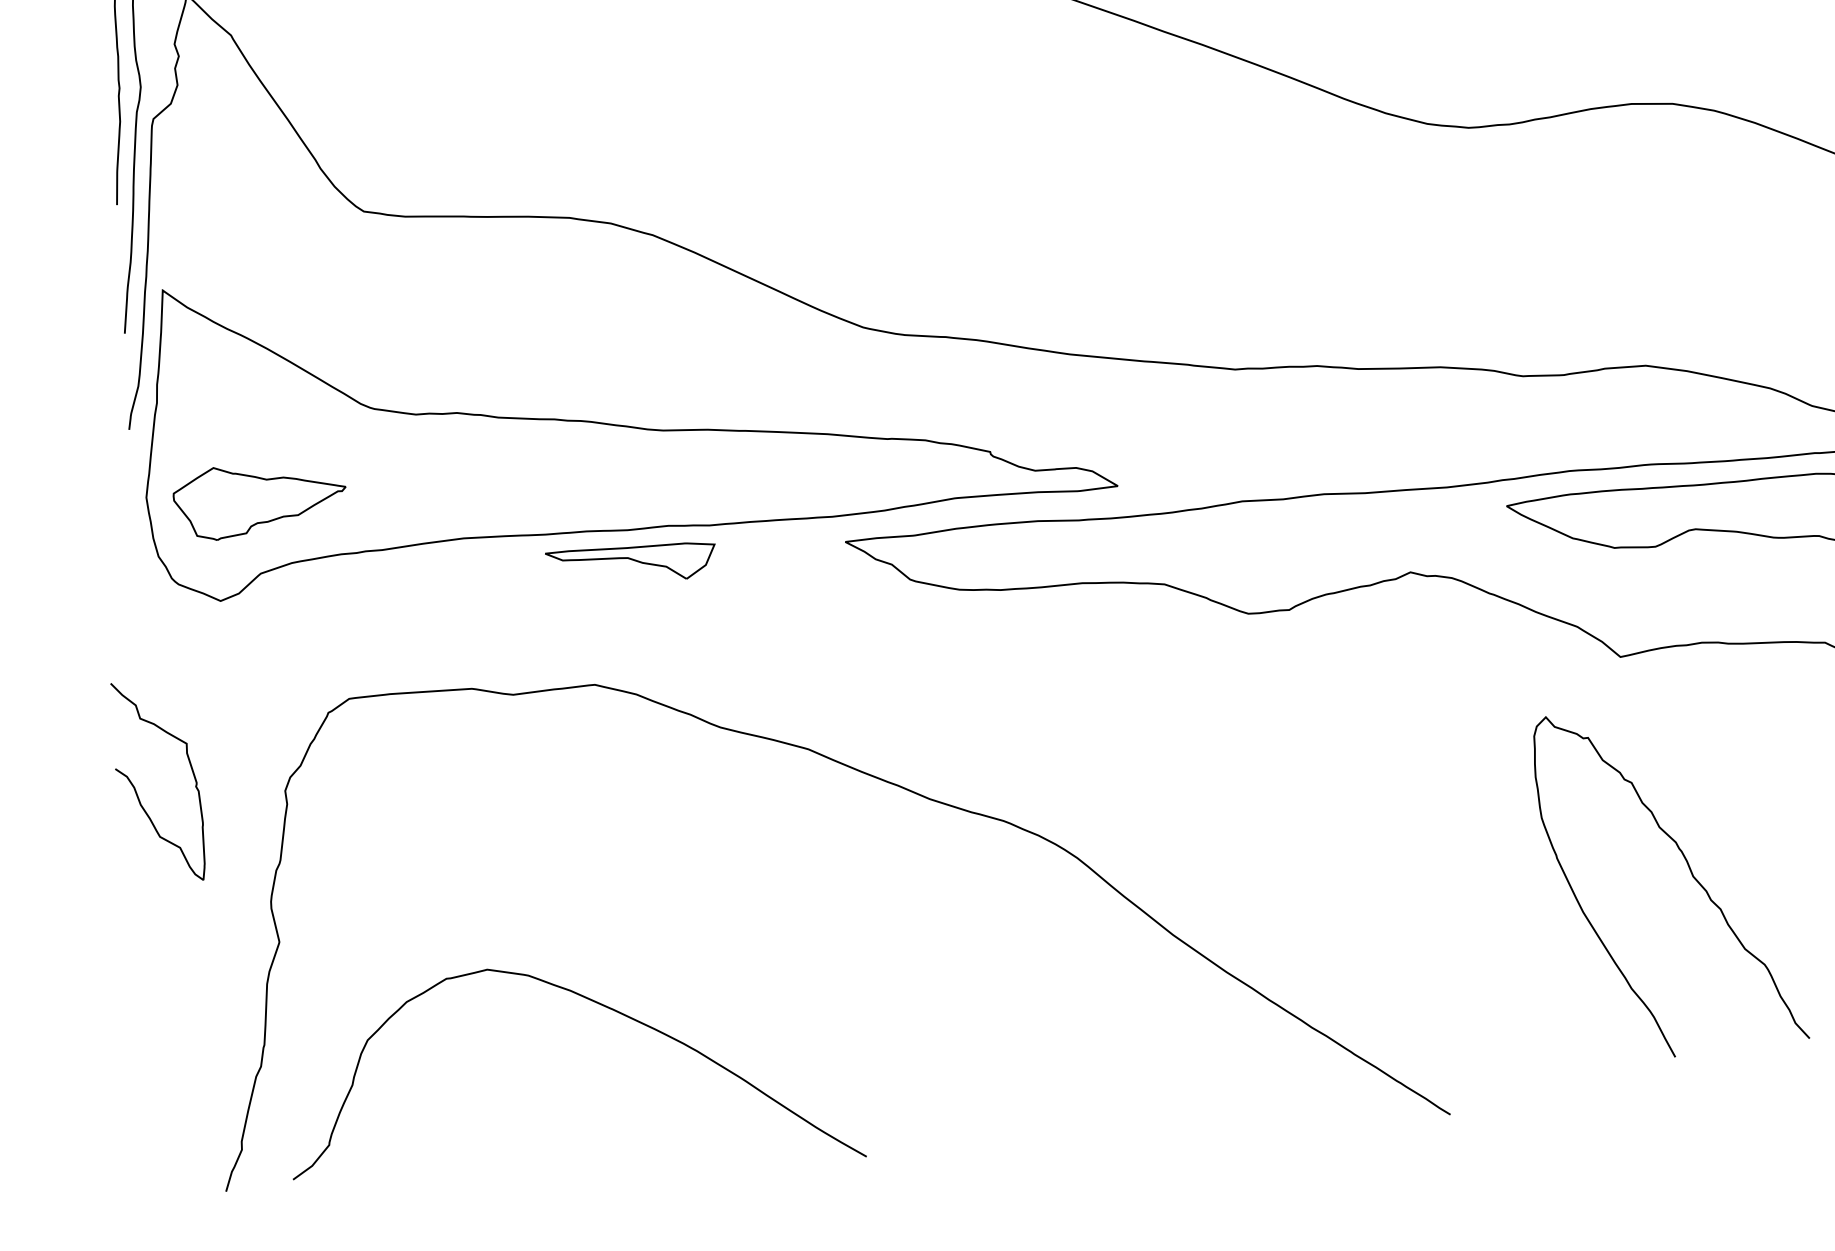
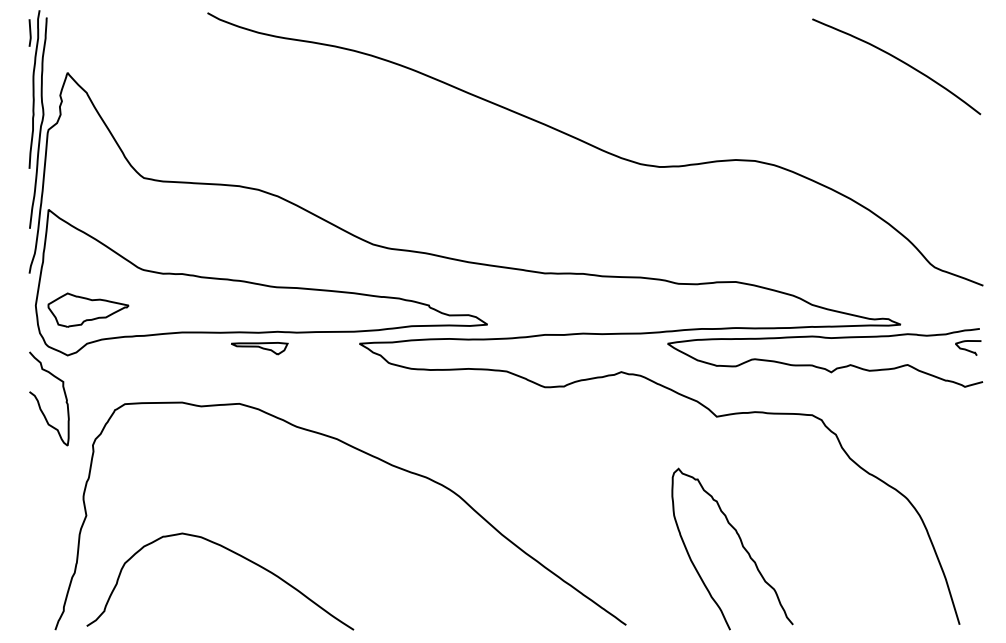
part: (631, 563) -> (259, 348), size x0.71
curve: (137, 790) -> (39, 402), moved
curve: (1689, 874) -> (741, 545), moved

